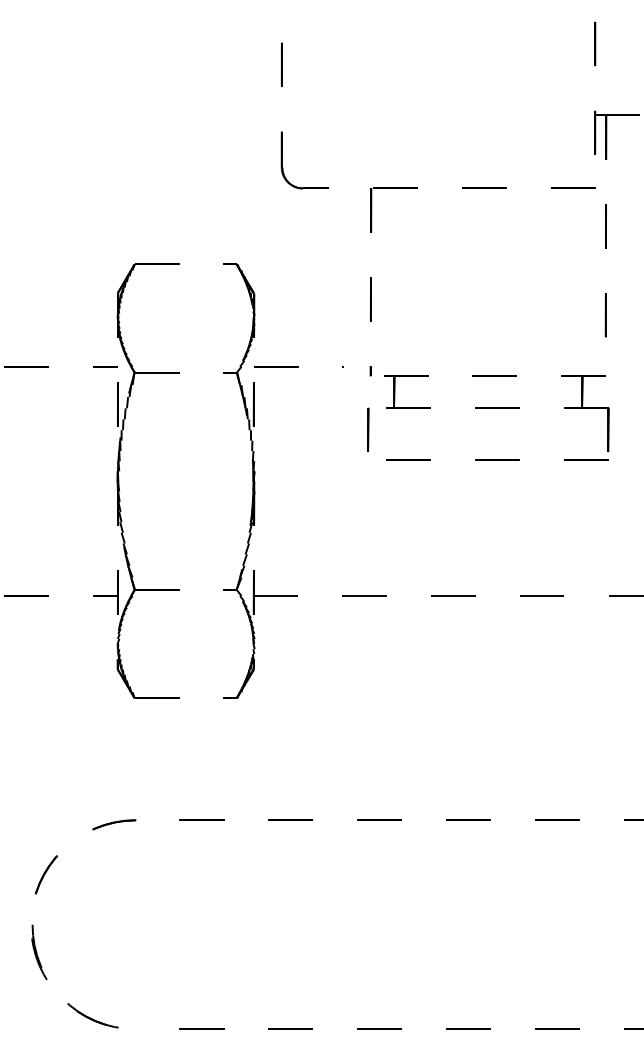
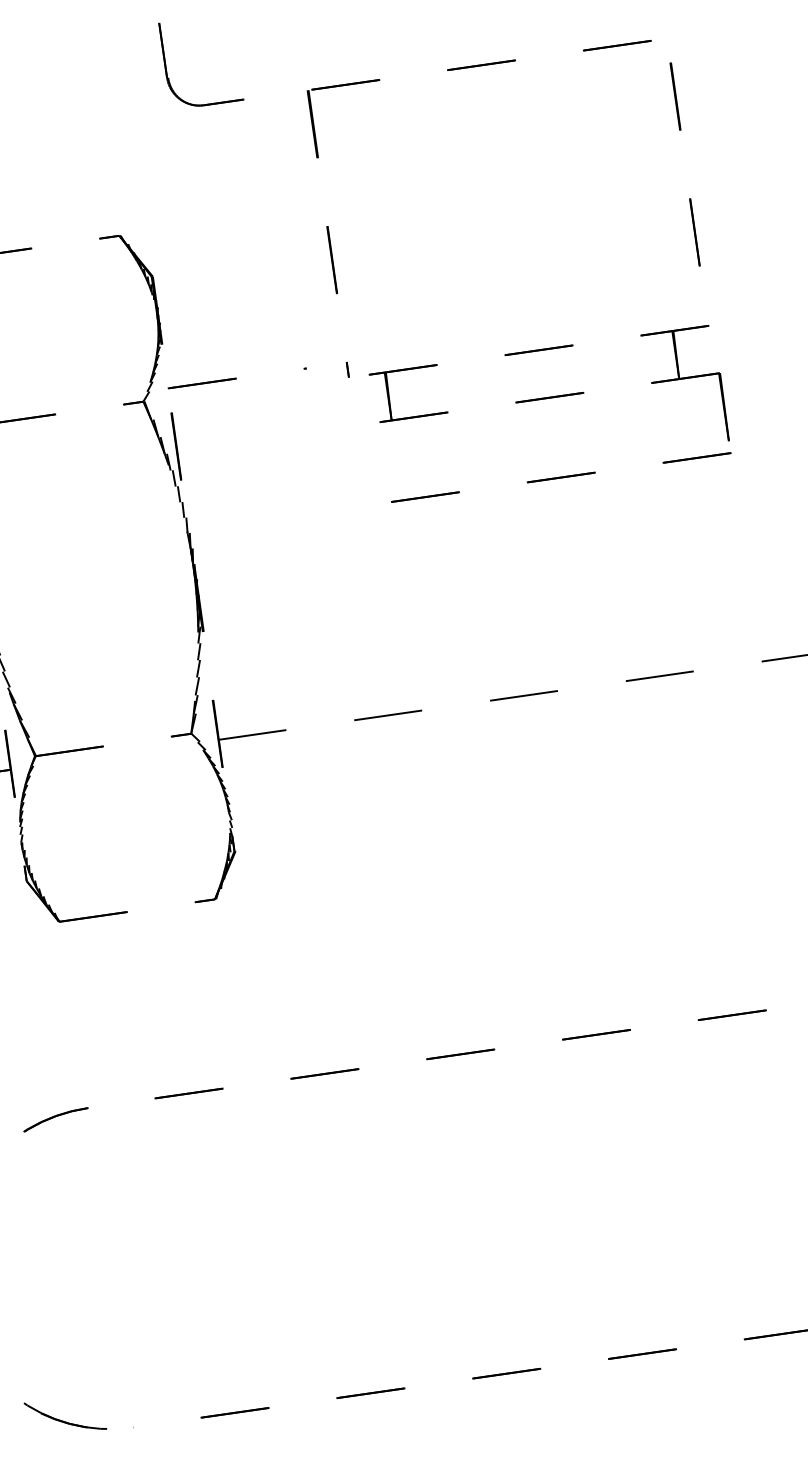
line: (368, 429) -> (357, 459), removed

